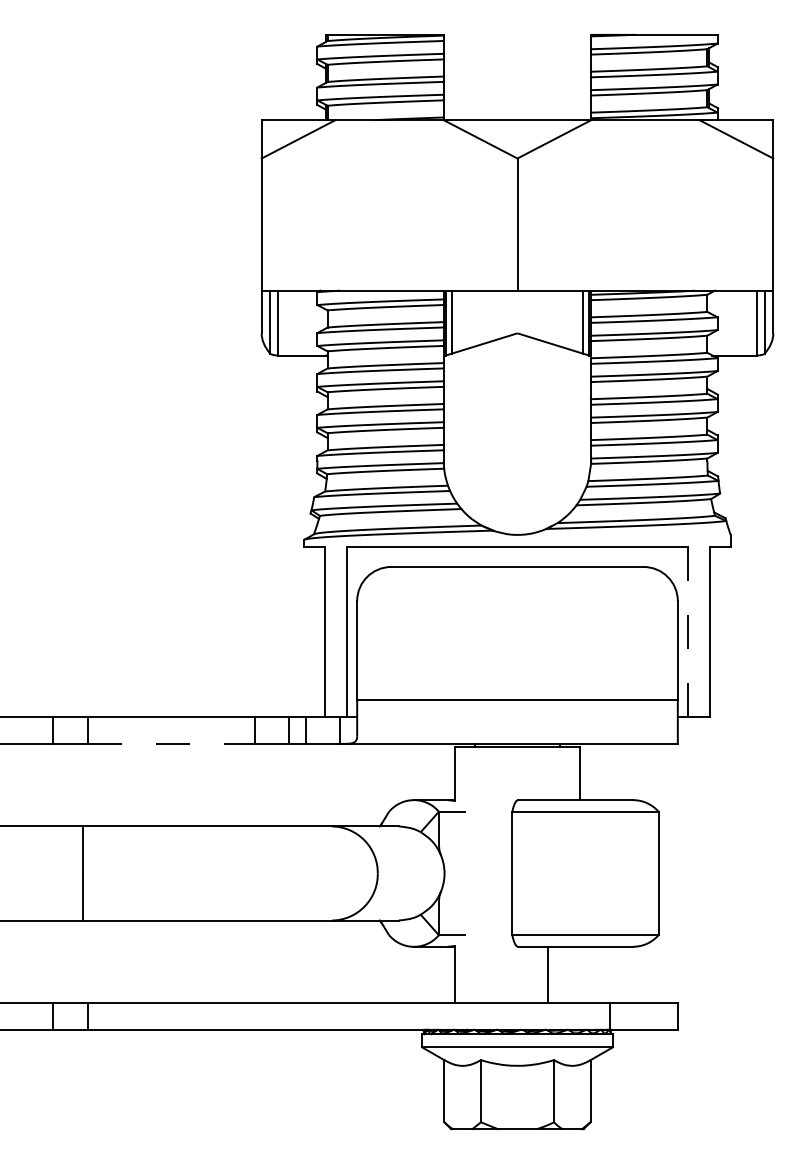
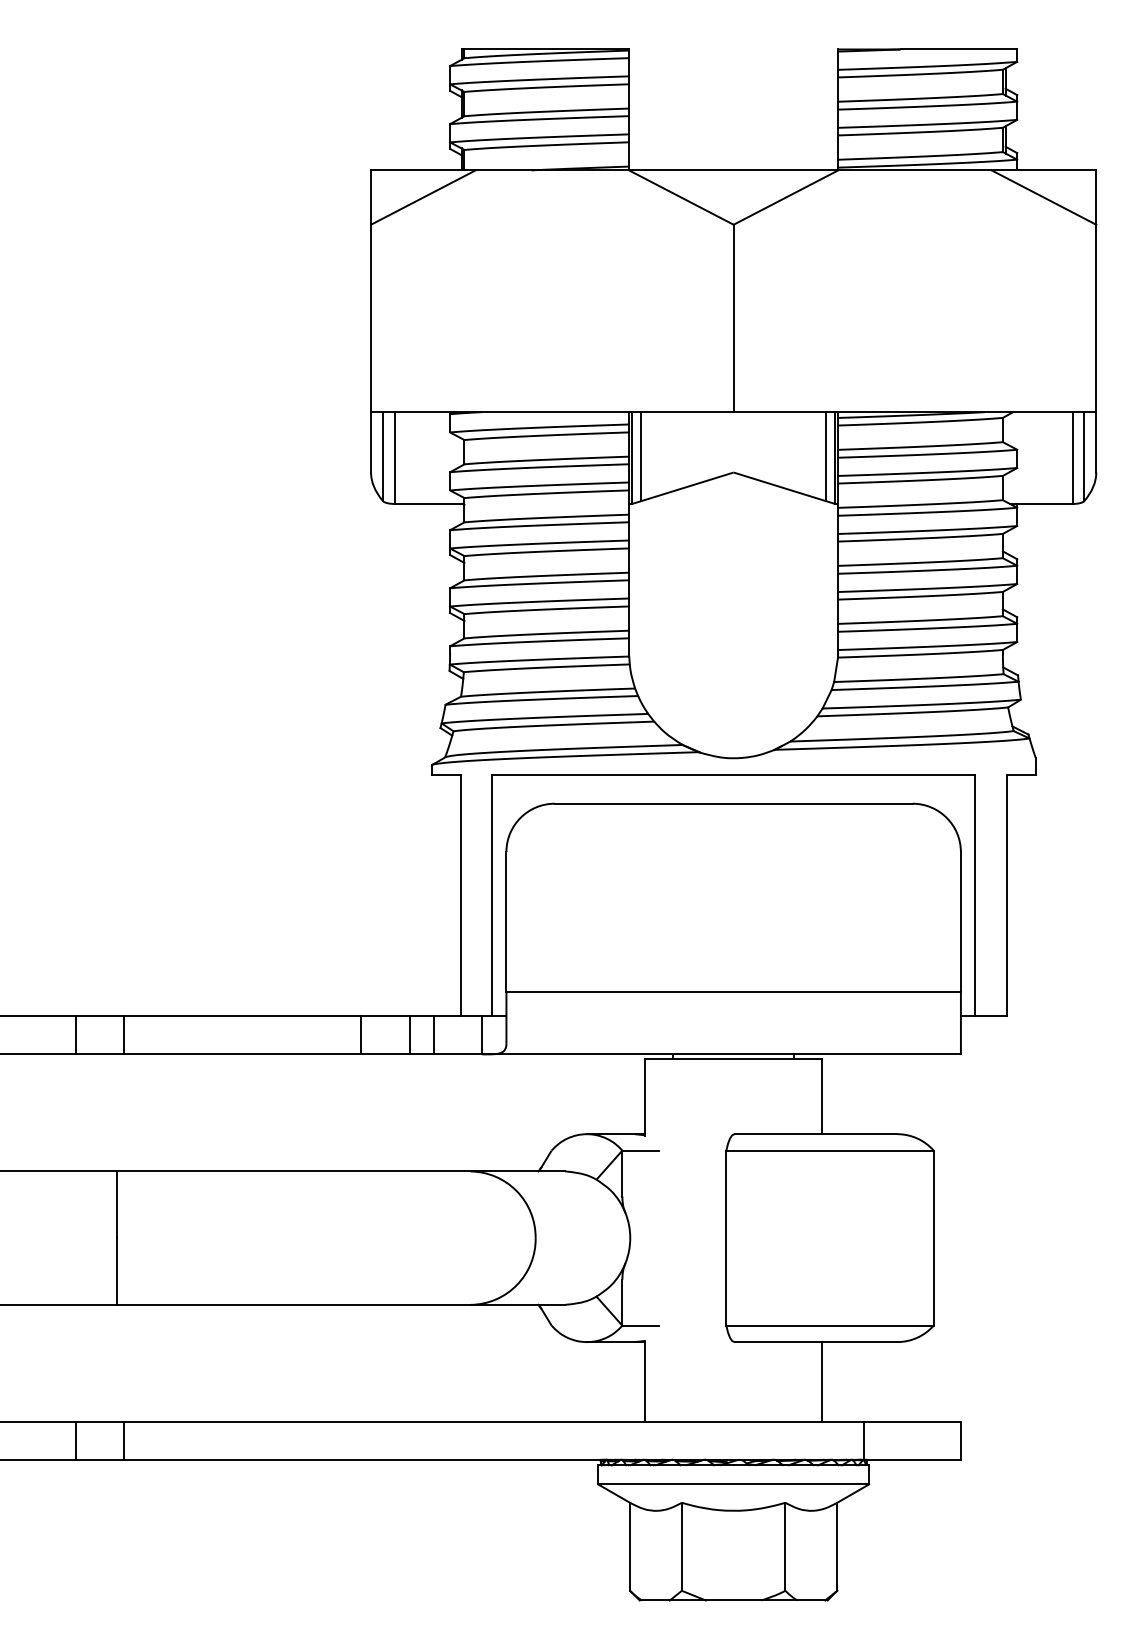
line: (688, 631) -> (975, 895), dashed -> solid
line: (171, 743) -> (243, 1054), dashed -> solid
line: (548, 974) -> (822, 1381), moved

